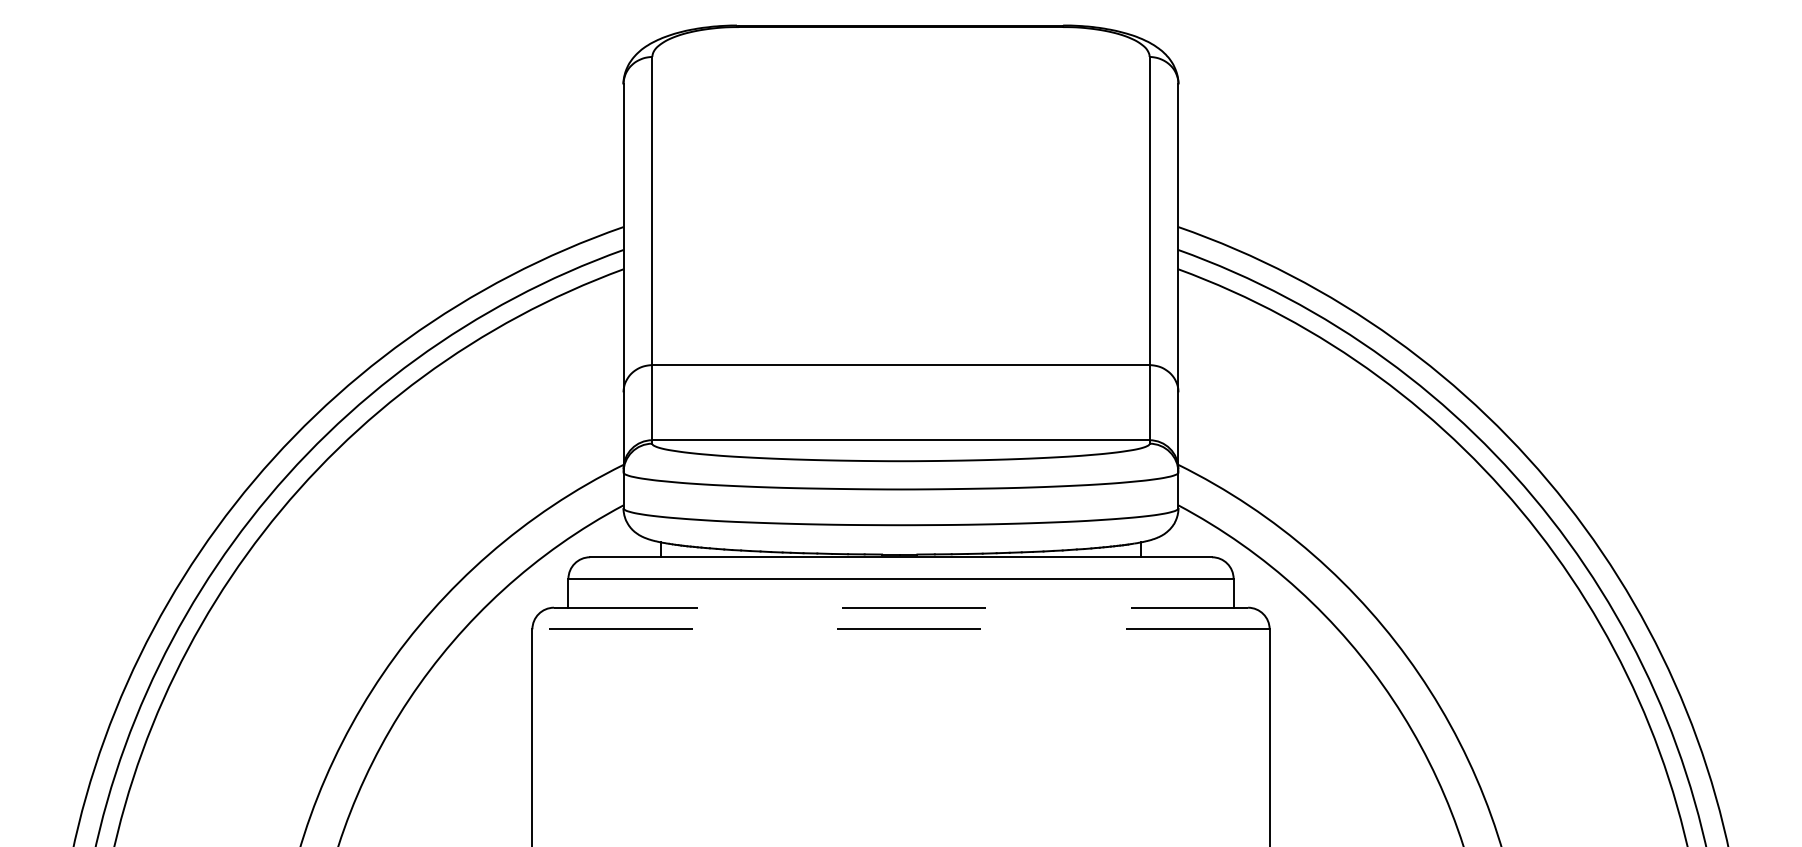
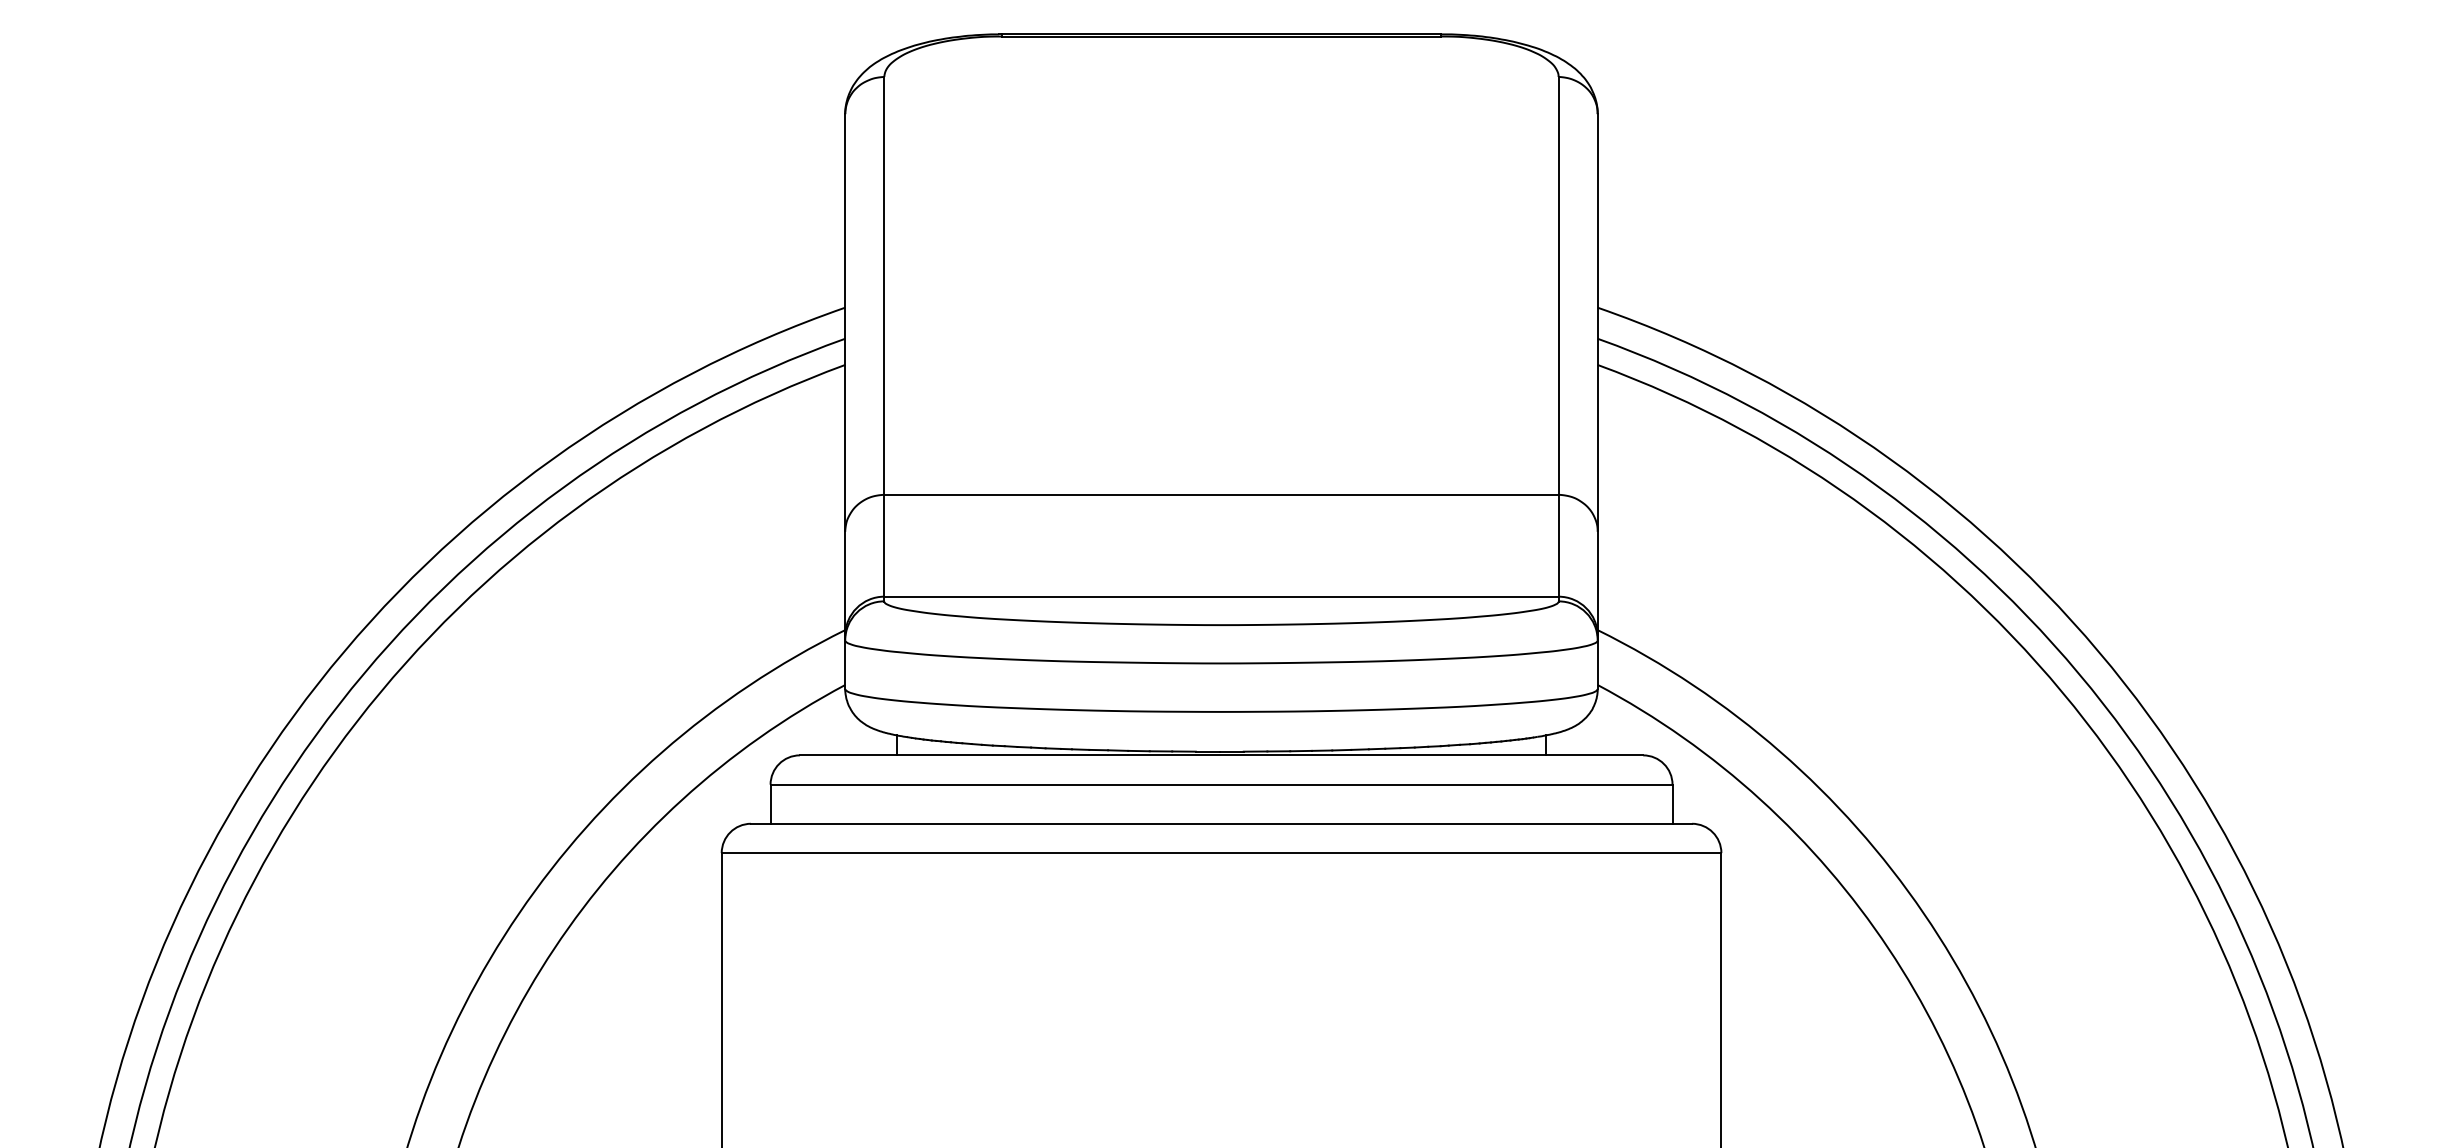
line: (901, 607) -> (1221, 823), dashed -> solid
line: (901, 629) -> (1221, 853), dashed -> solid

